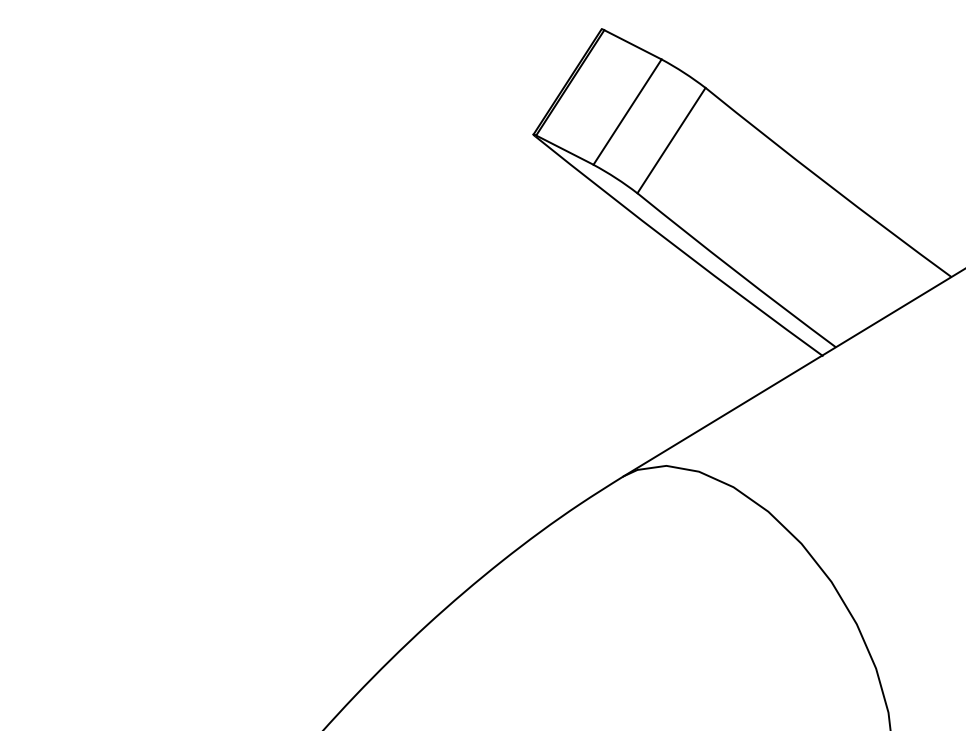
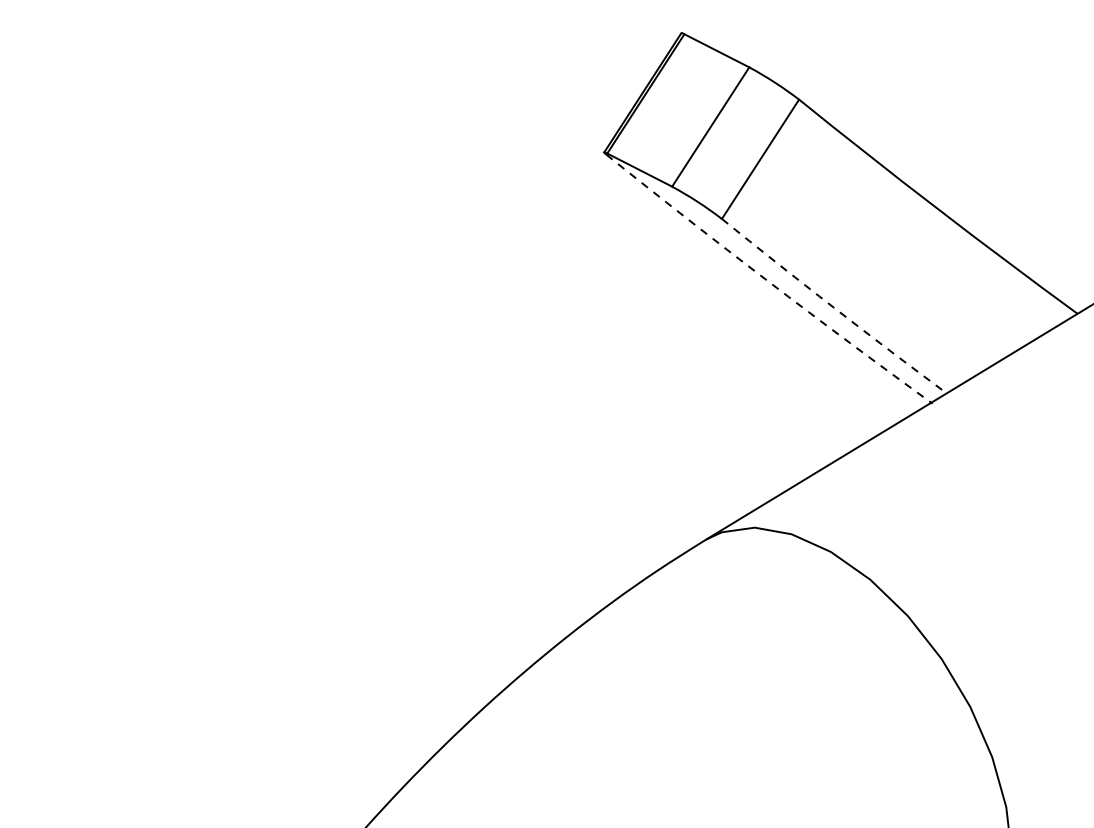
arc: (678, 248) -> (768, 281), solid -> dashed
arc: (735, 271) -> (832, 307), solid -> dashed

